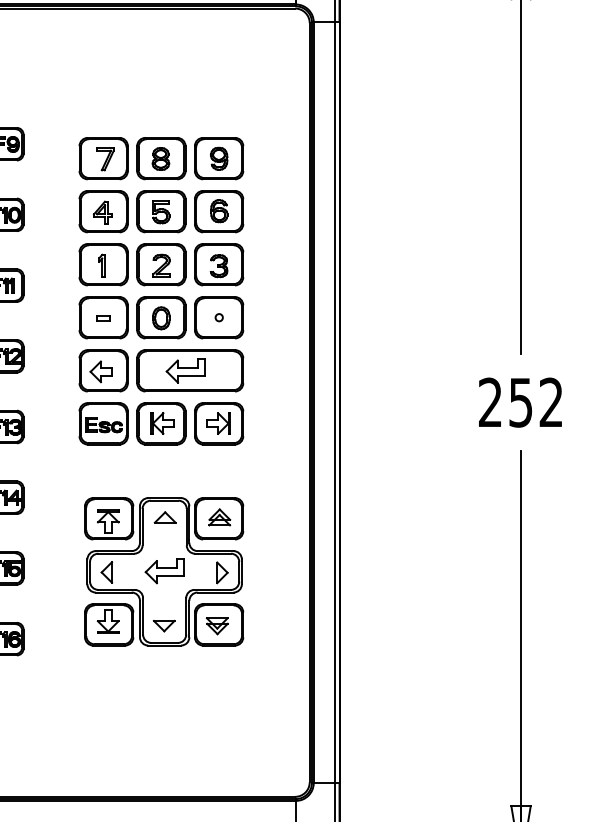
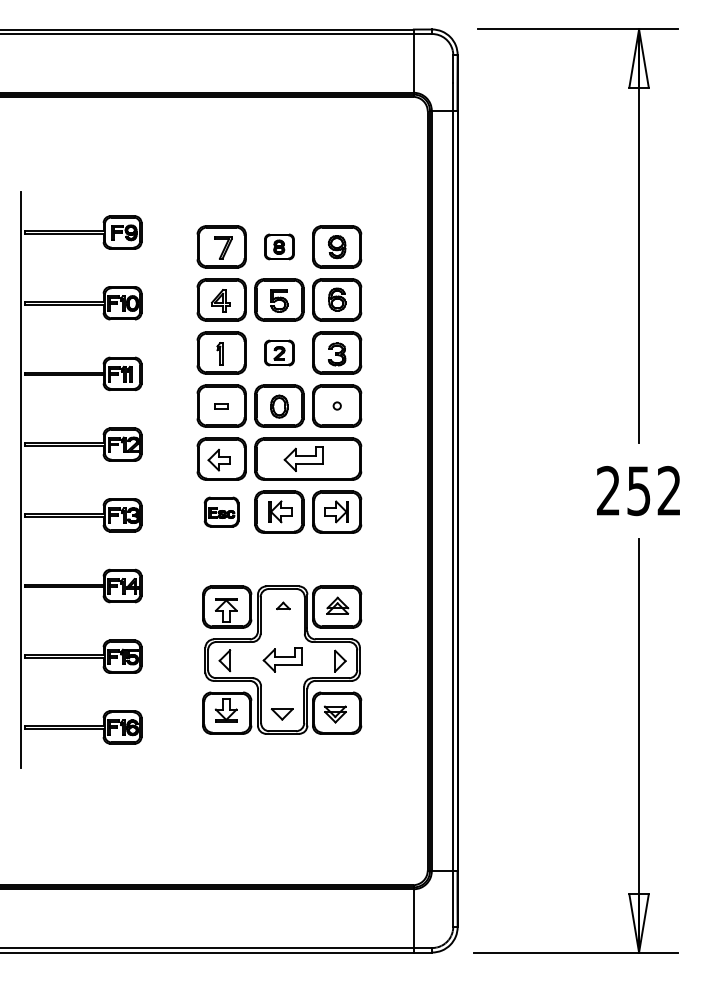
part: (161, 158) -> (279, 246), size x0.6
part: (161, 264) -> (279, 352), size x0.6
part: (103, 423) -> (221, 511), size x0.7
part: (165, 517) -> (283, 605), size x0.6

